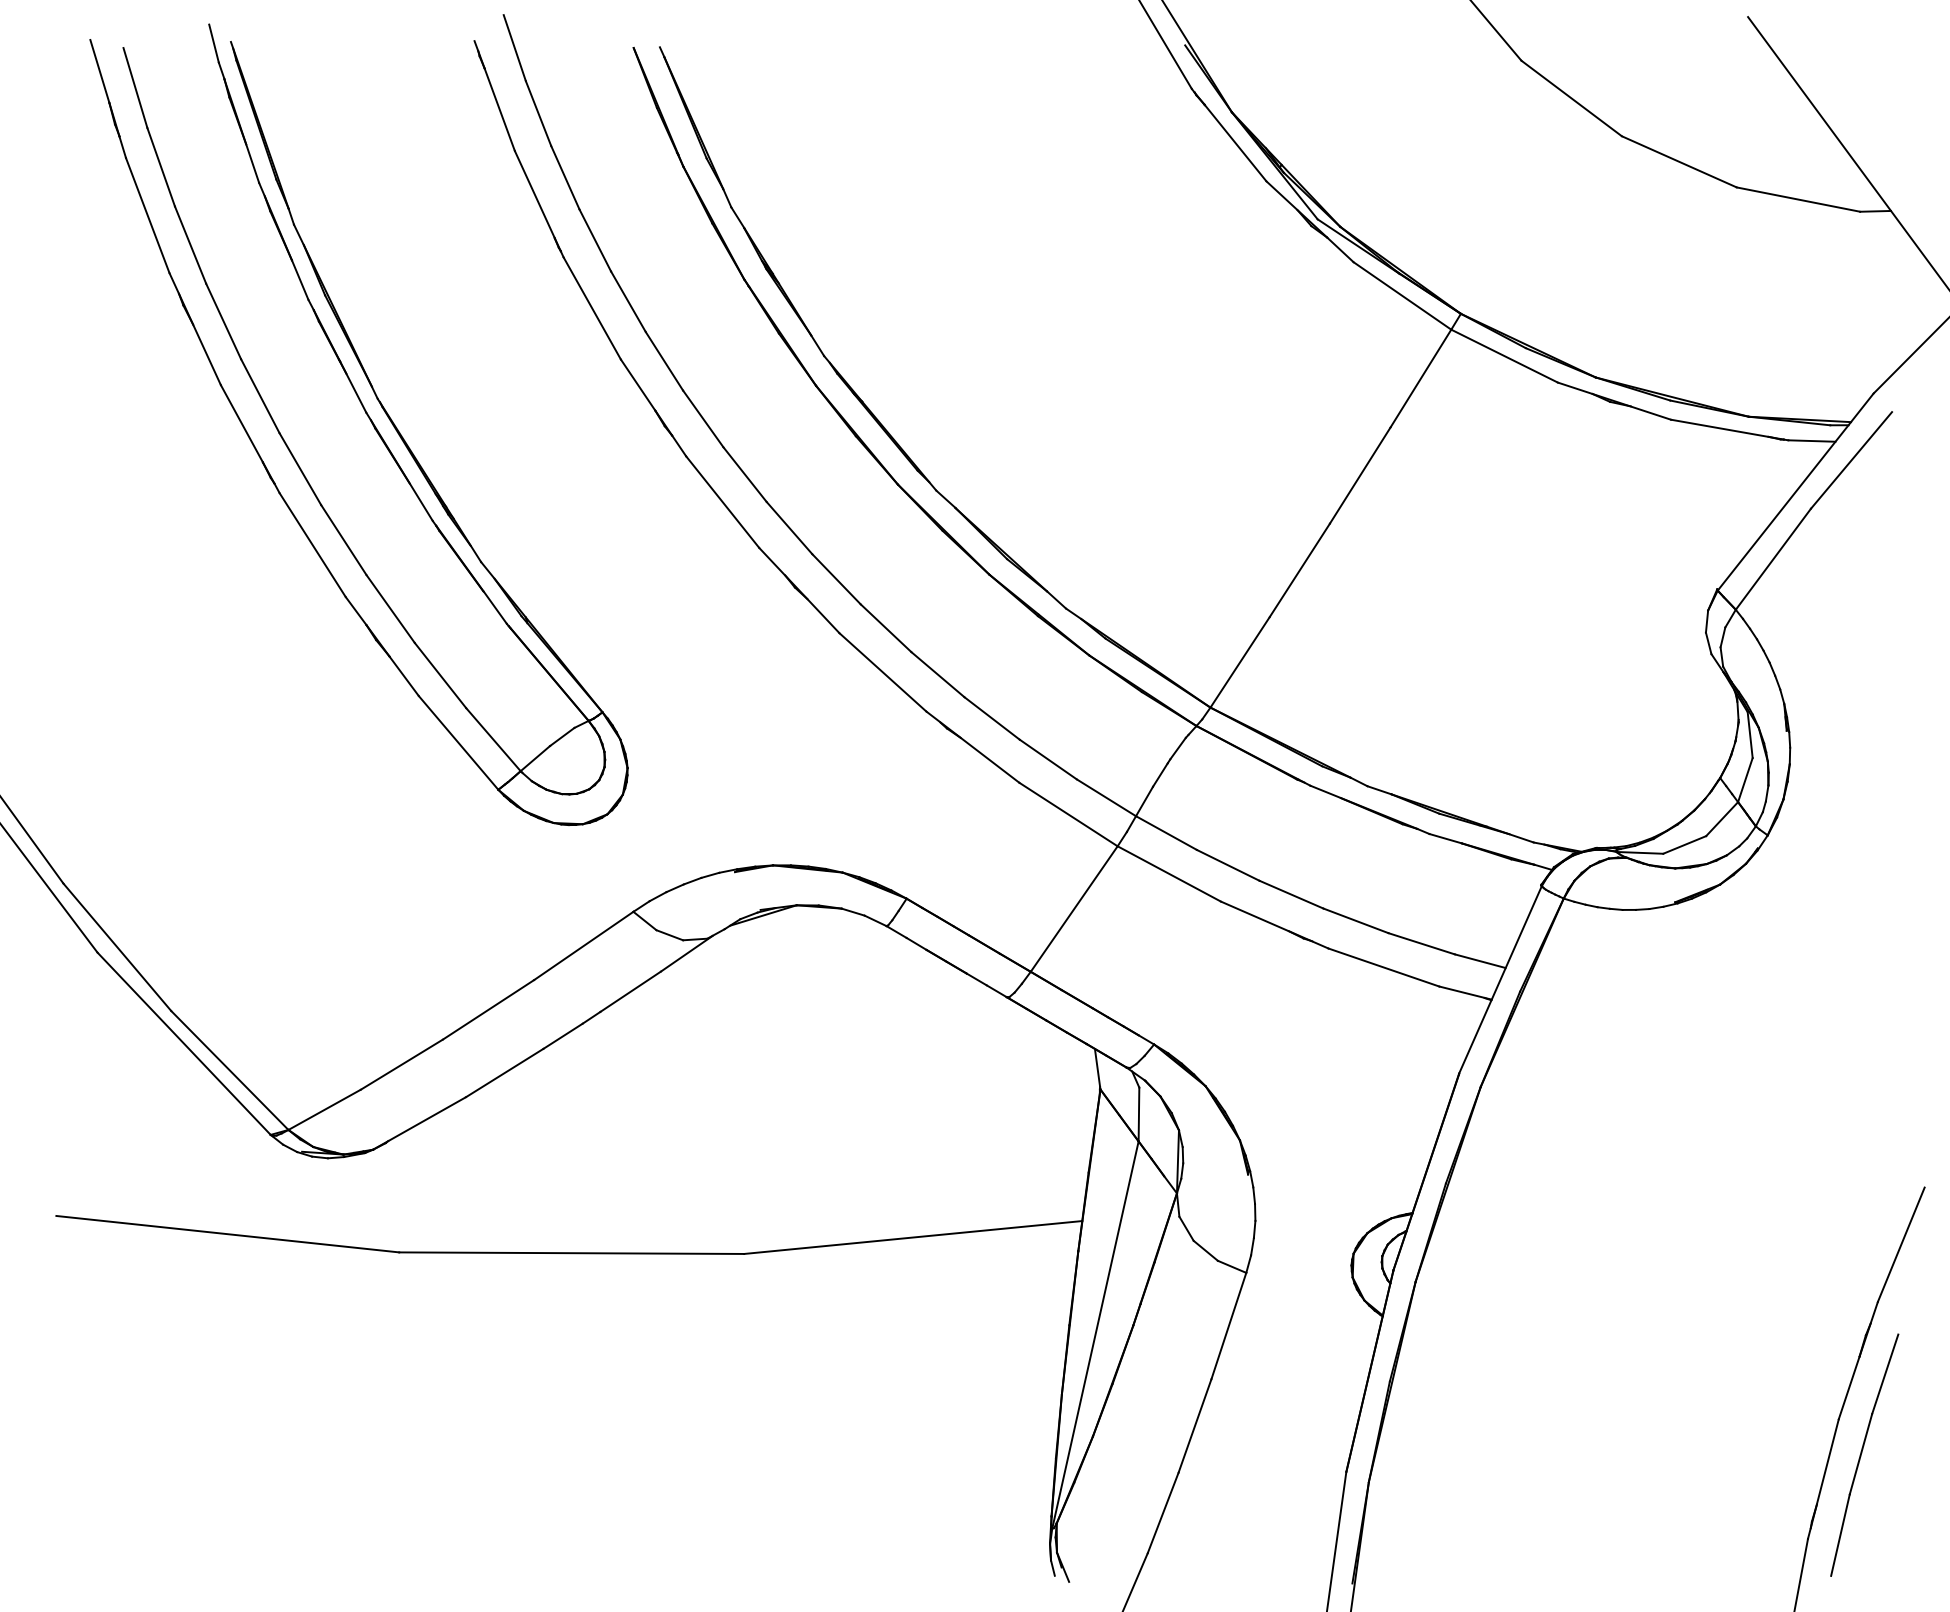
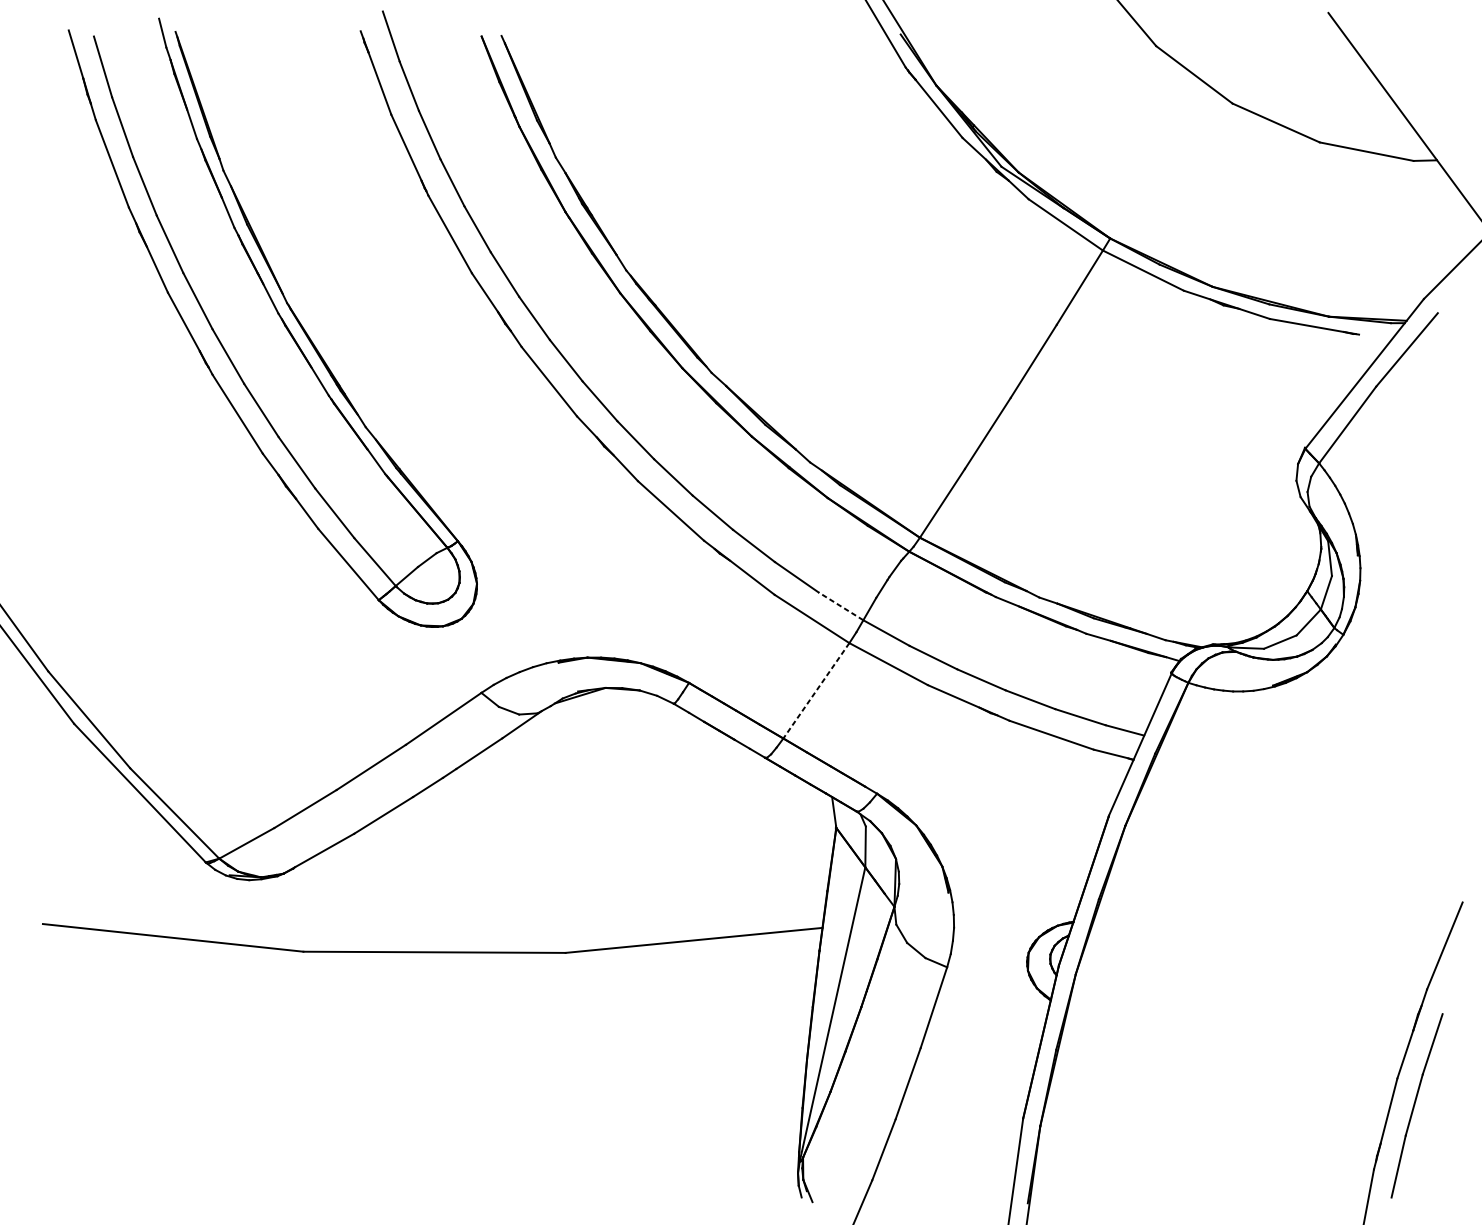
line: (1811, 440) -> (1376, 334), removed
line: (1106, 797) -> (840, 606), solid -> dashed
line: (1073, 909) -> (815, 691), solid -> dashed

